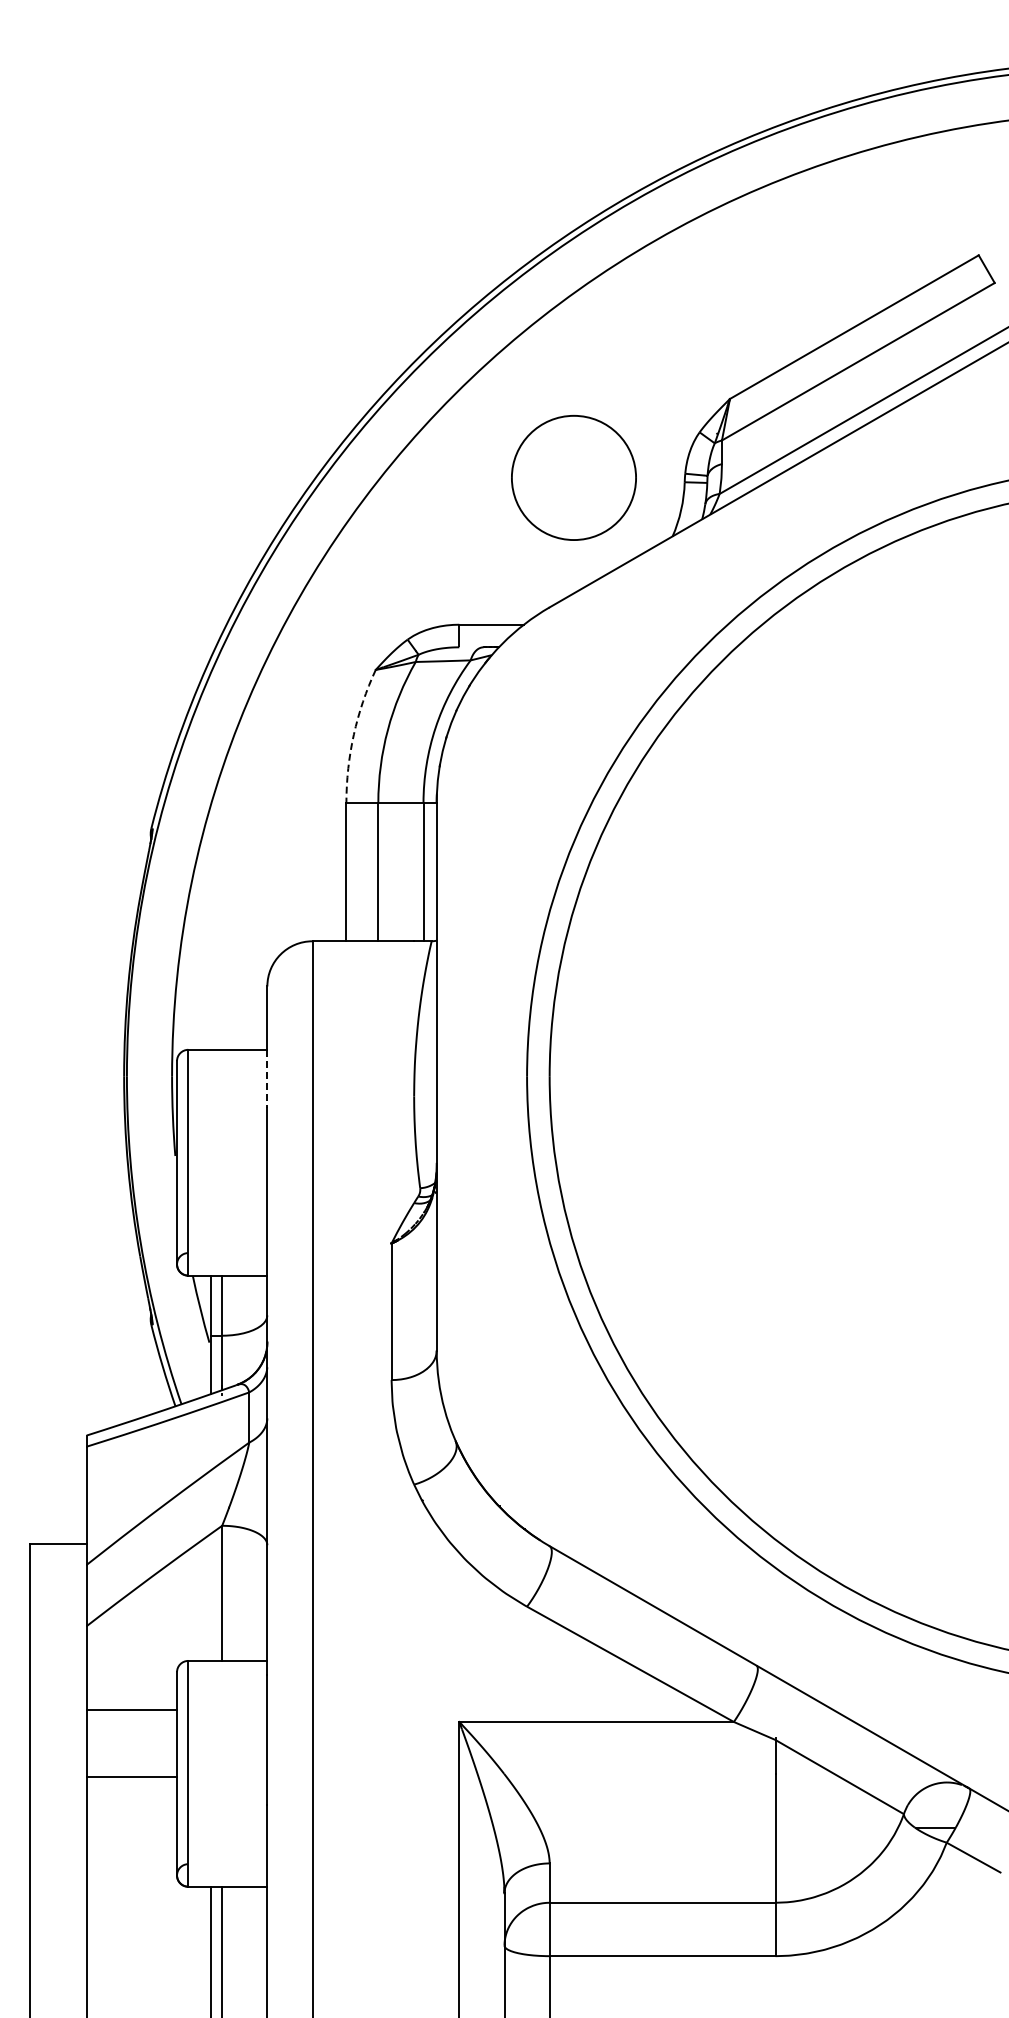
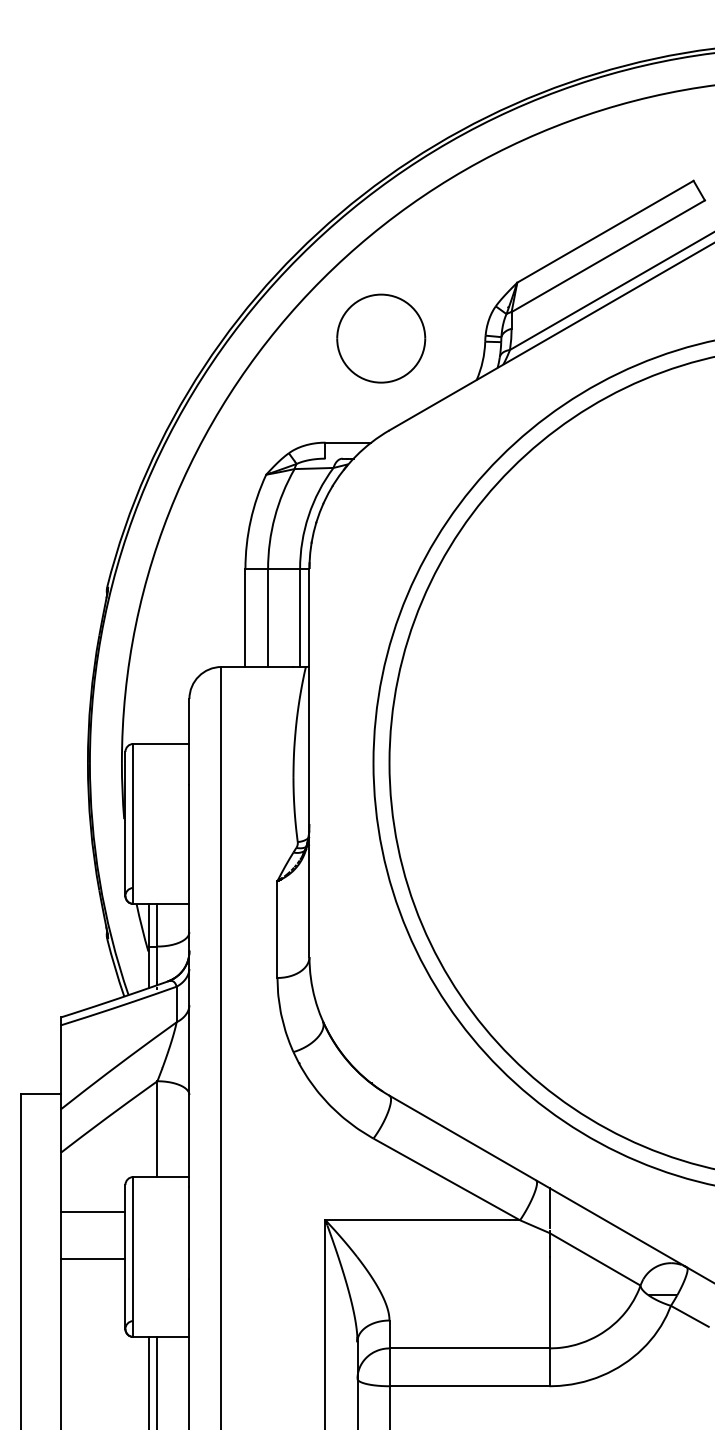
part: (573, 477) -> (380, 338), moved
arc: (353, 734) -> (250, 520), dashed -> solid
line: (267, 1079) -> (189, 764), dashed -> solid
line: (775, 1704) -> (549, 1207), added

